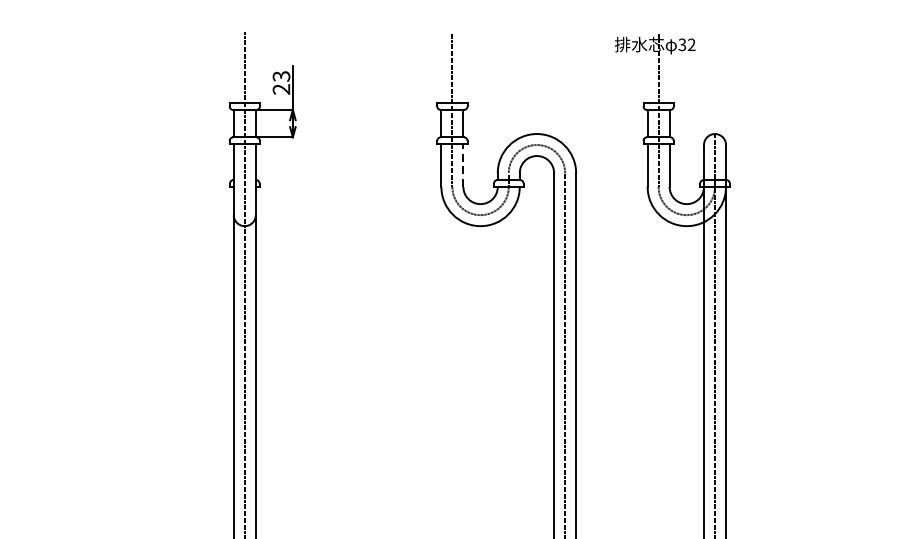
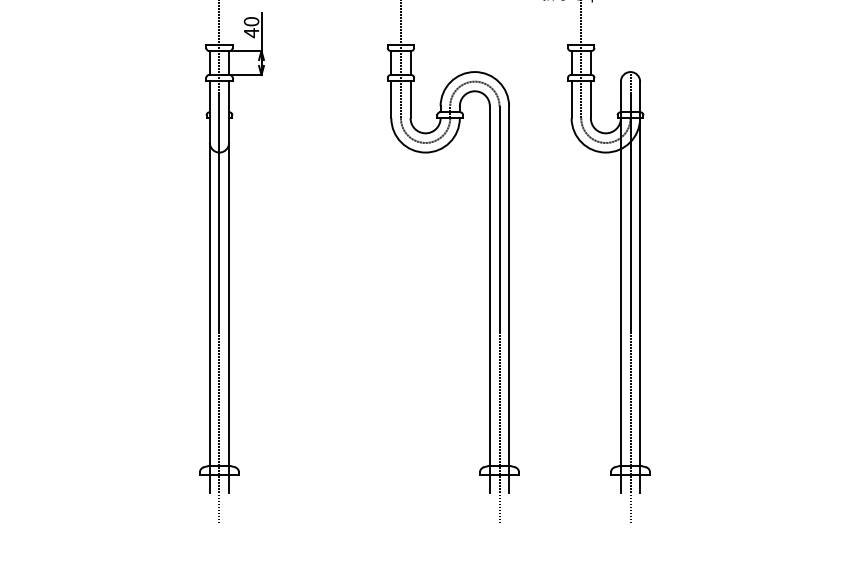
text: (281, 83) -> (251, 27), 23 -> 40
line: (463, 165) -> (410, 99), dashed -> solid

